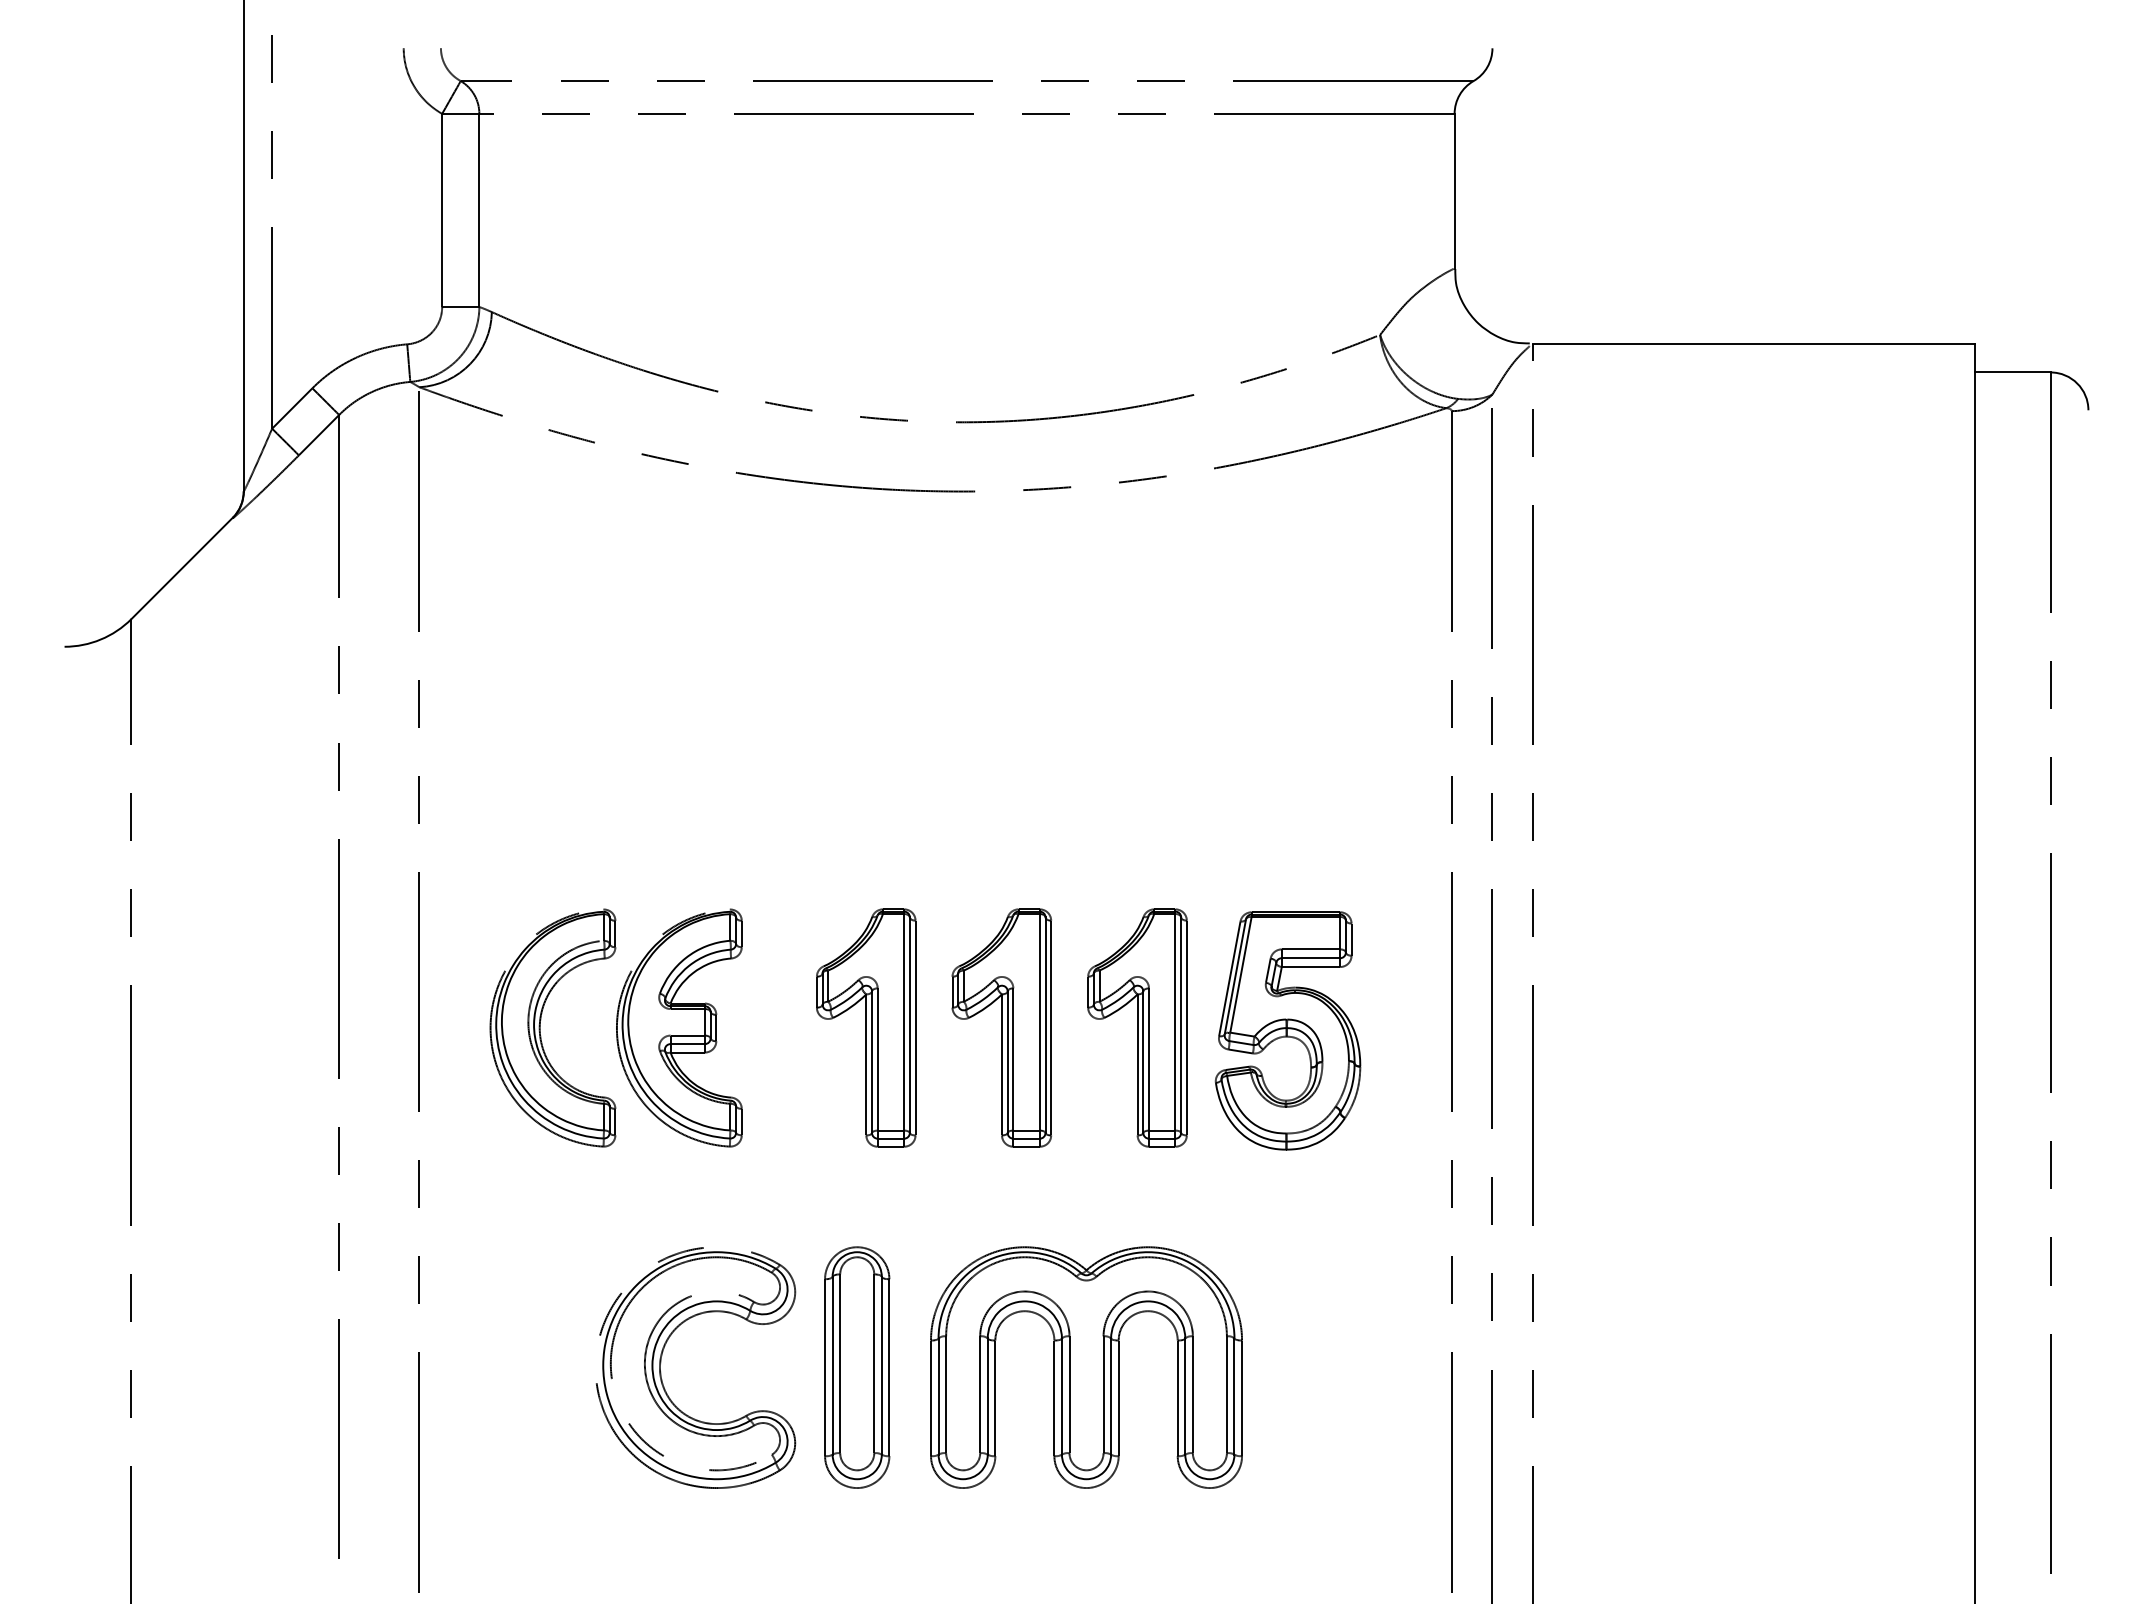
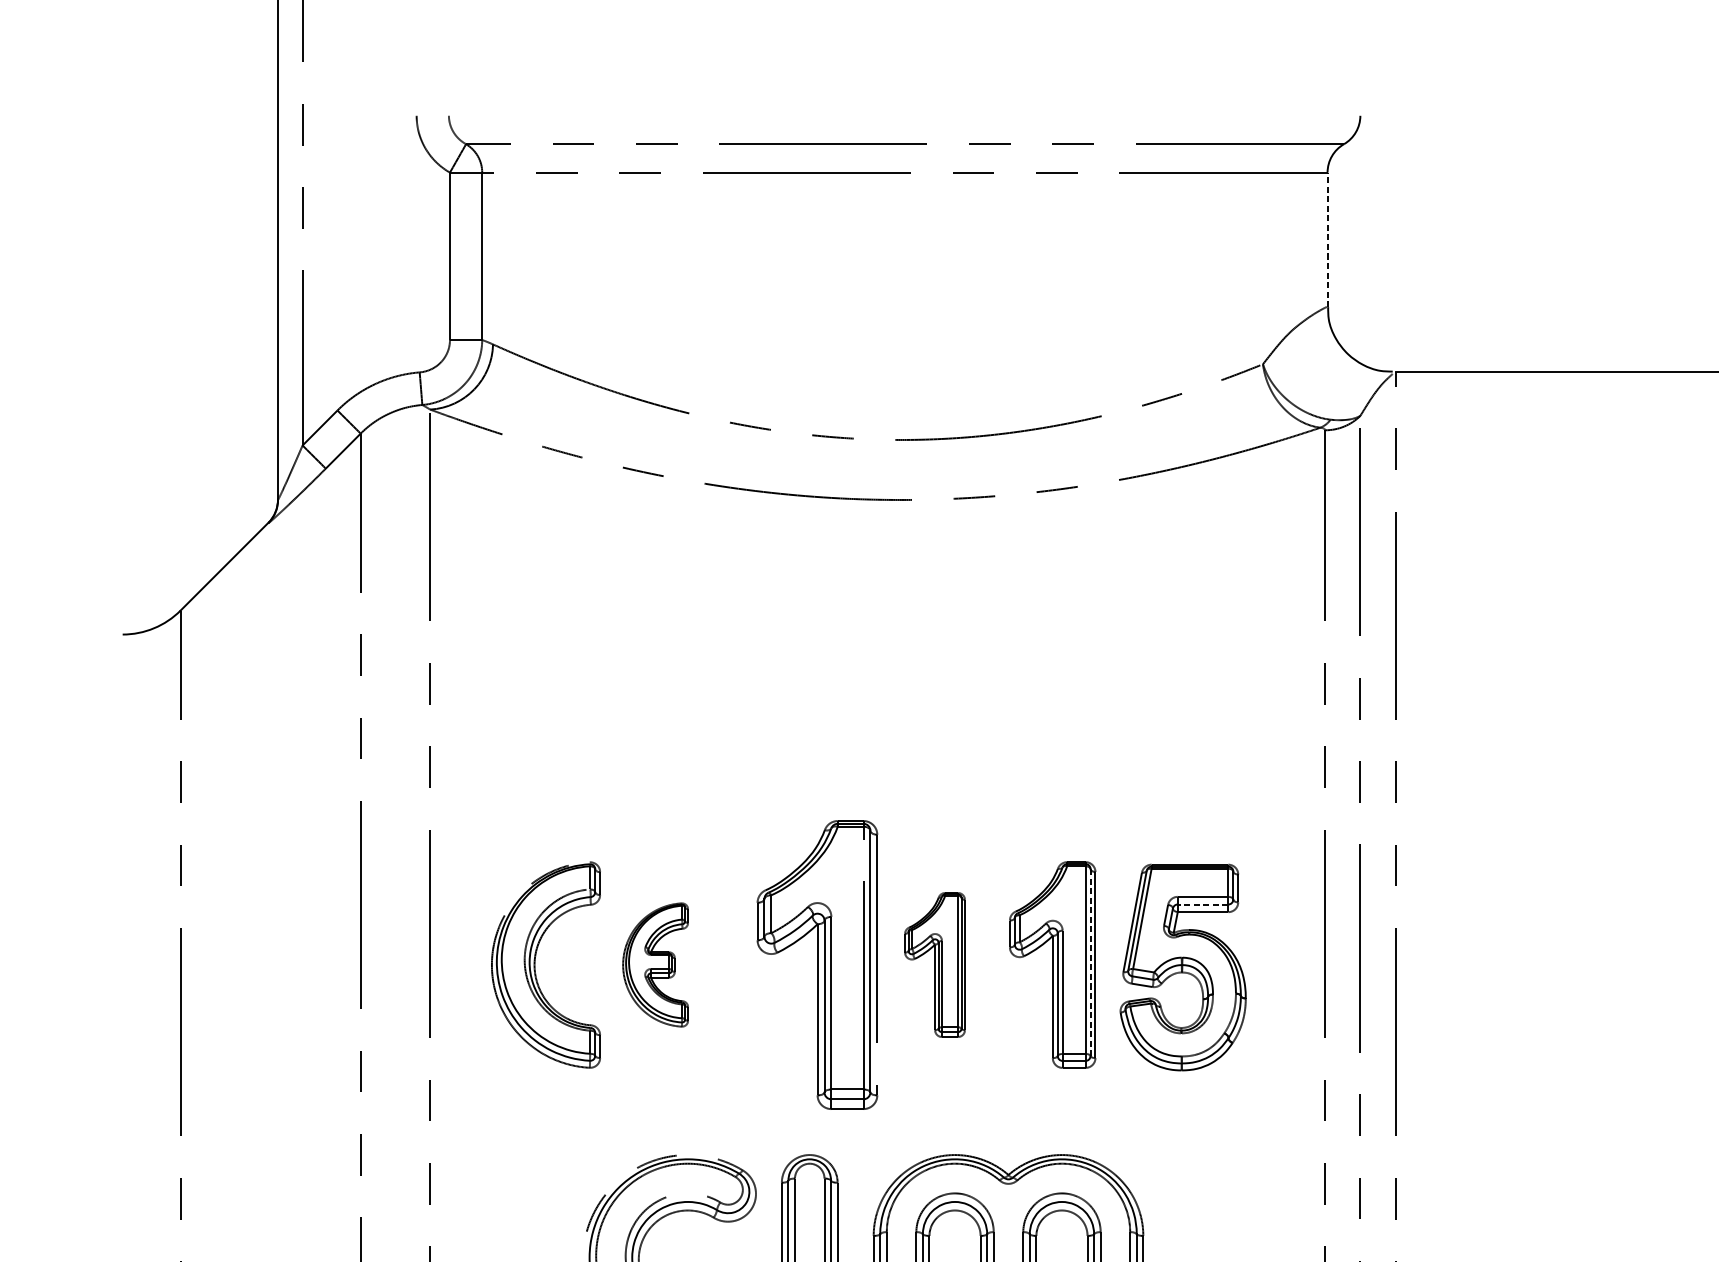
line: (1454, 191) -> (1327, 239), solid -> dashed
line: (1310, 958) -> (1202, 904), solid -> dashed
line: (1181, 1025) -> (1090, 962), solid -> dashed
part: (679, 1027) -> (655, 964), size x0.6
part: (866, 1027) -> (817, 964), size x1.4
part: (1001, 1027) -> (934, 964), size x0.7

